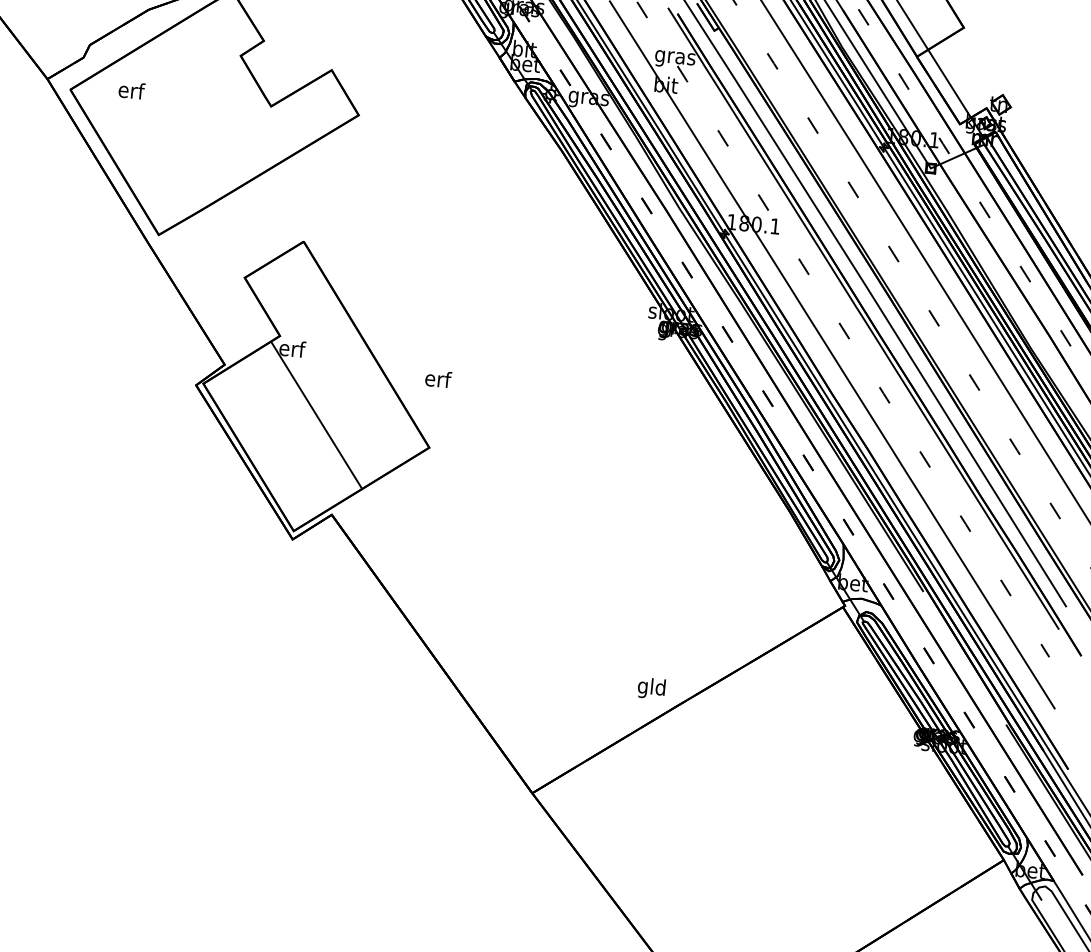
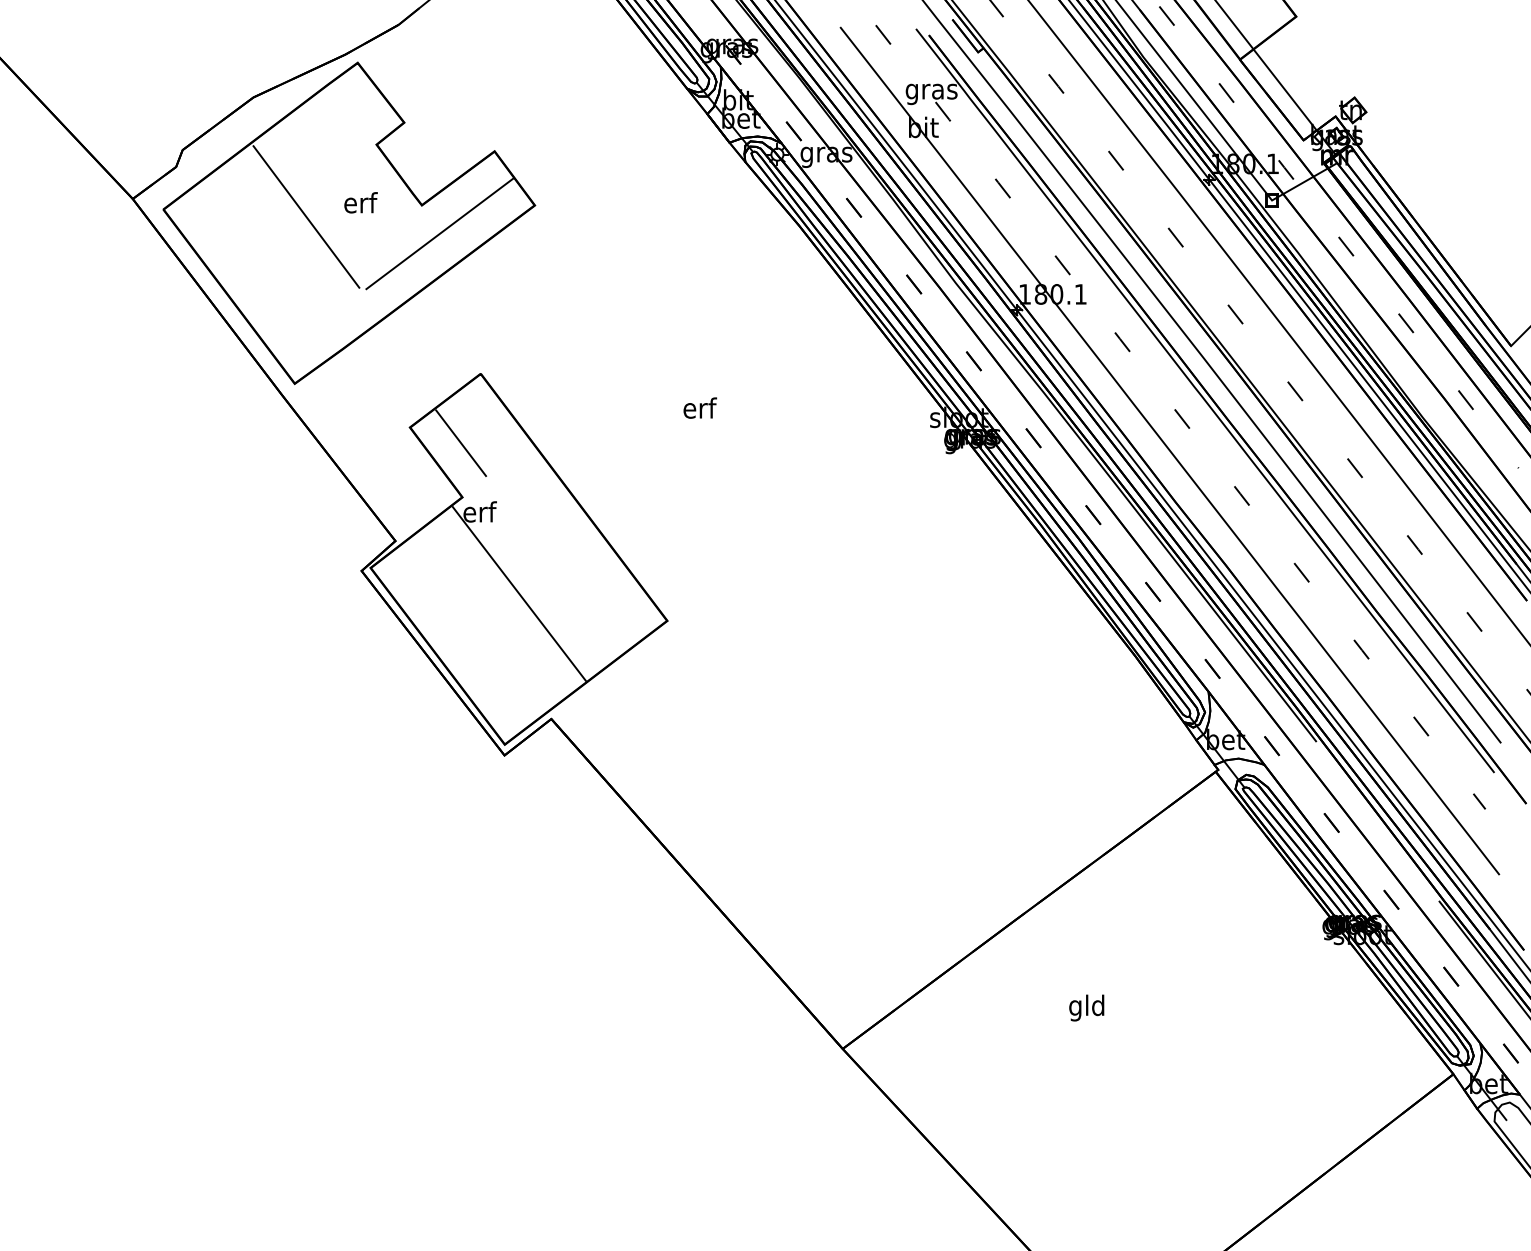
text: (131, 90) -> (360, 202), moved
line: (180, 106) -> (306, 216), added
line: (282, 129) -> (439, 233), added
line: (283, 294) -> (461, 443), added
text: (438, 378) -> (700, 407), moved
text: (651, 688) -> (1086, 1007), moved

